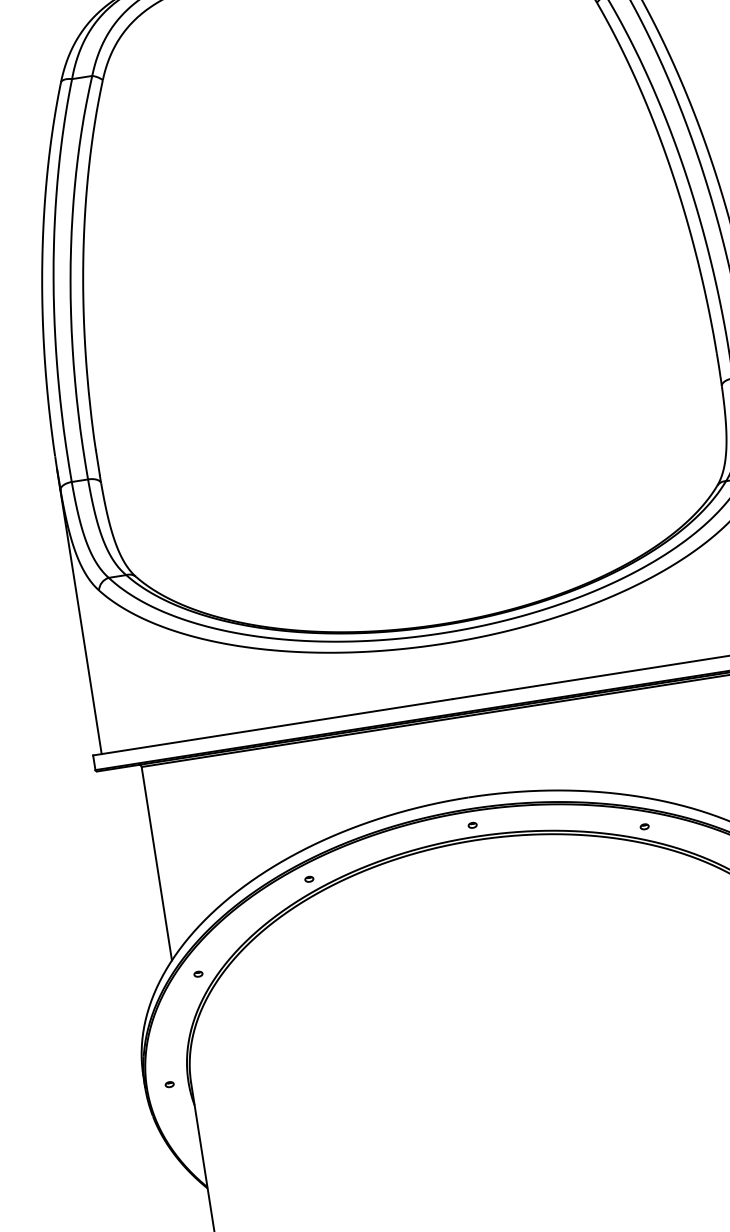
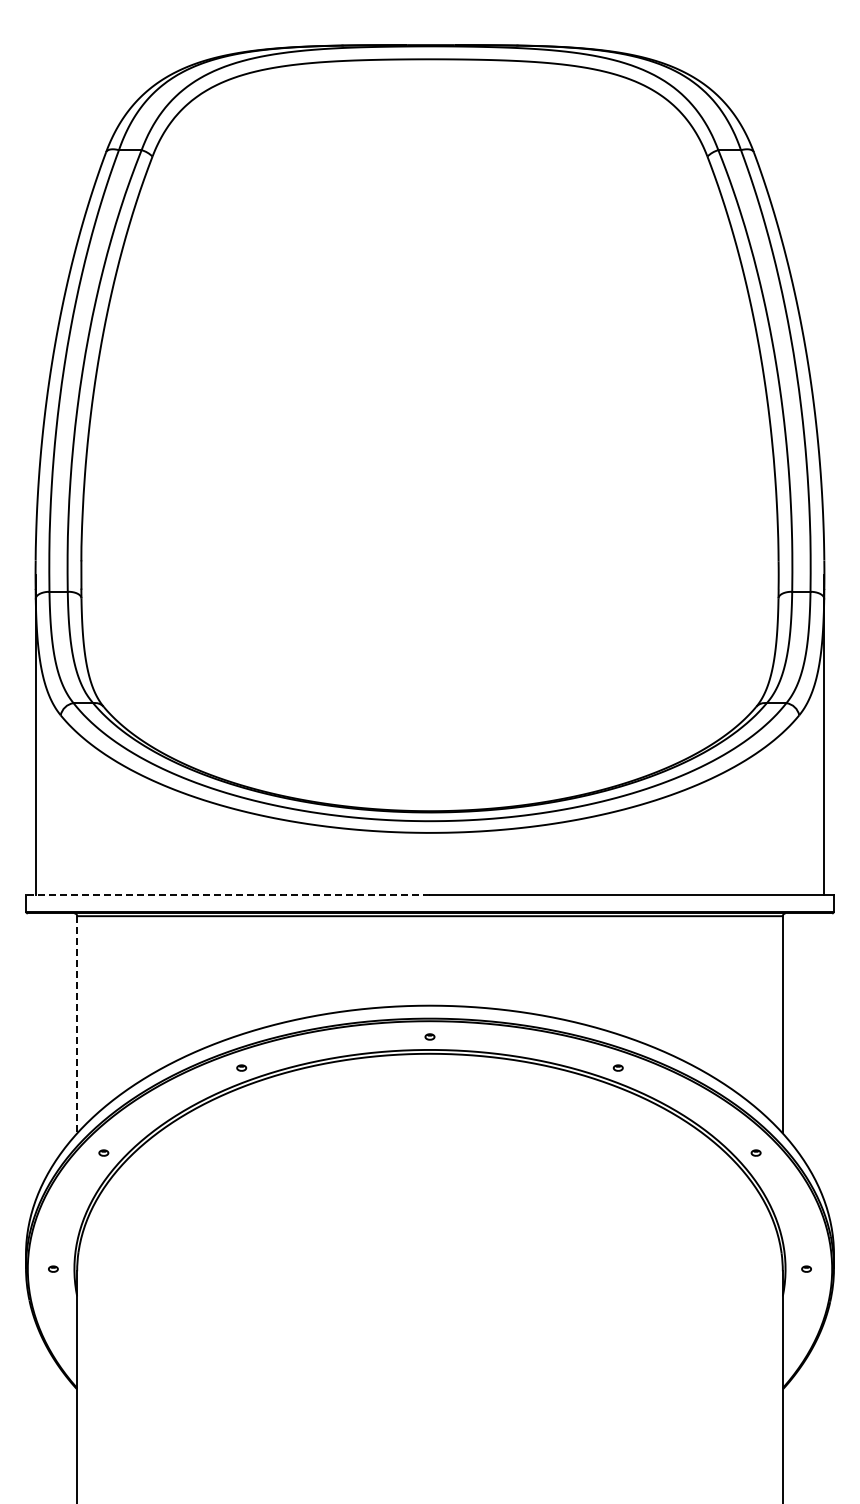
line: (272, 727) -> (227, 895), solid -> dashed
line: (157, 863) -> (77, 1024), solid -> dashed

